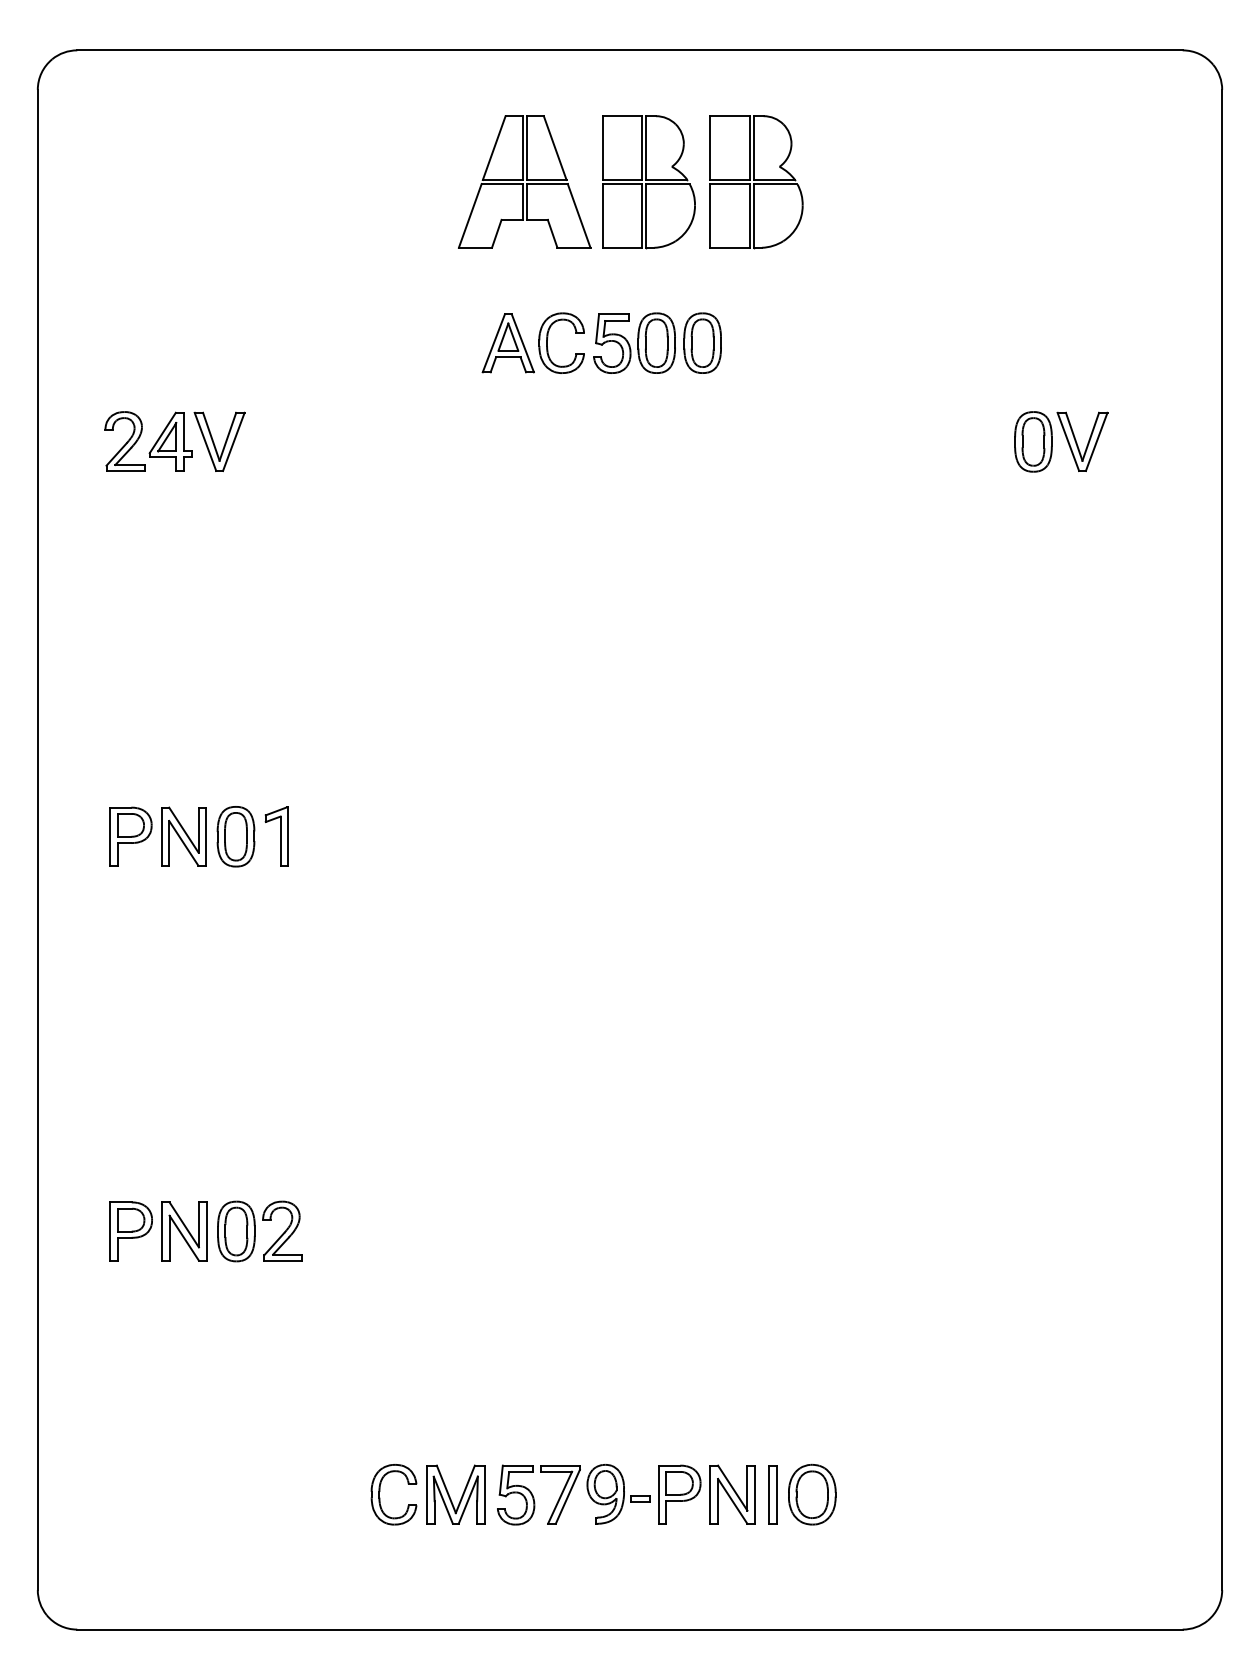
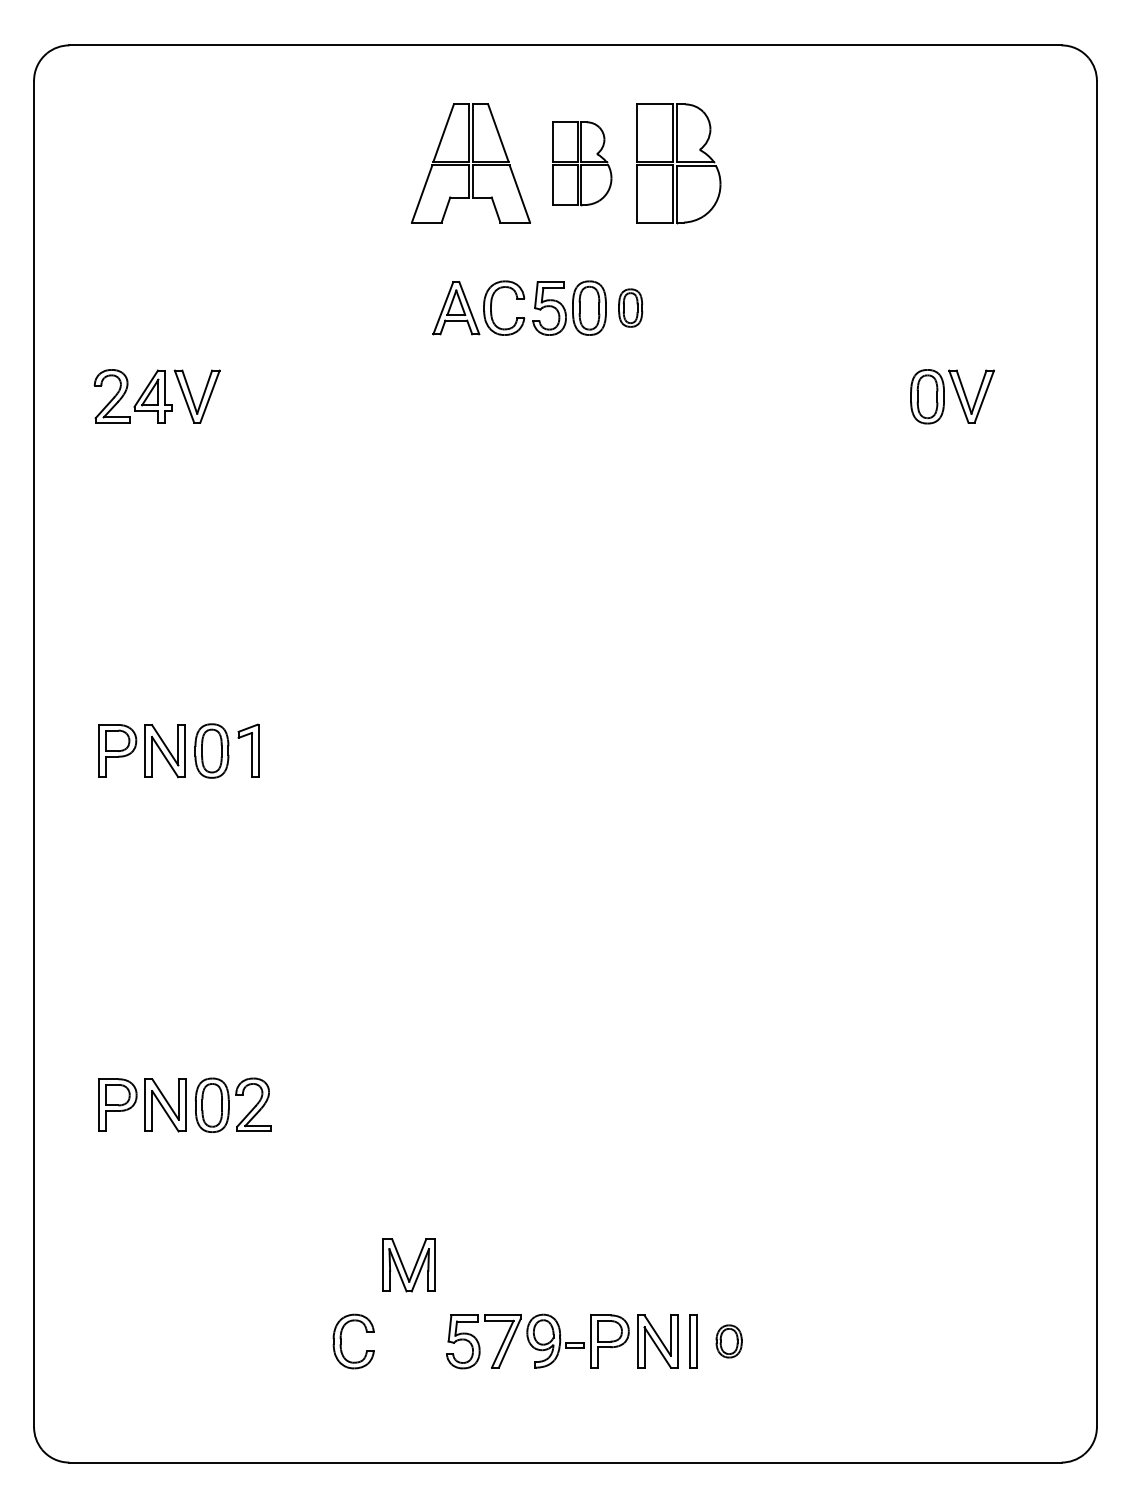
part: (648, 182) -> (582, 163), size x0.7
part: (702, 342) -> (630, 307), size x0.7
part: (455, 1494) -> (408, 1265), moved
part: (812, 1494) -> (729, 1341), size x0.6

